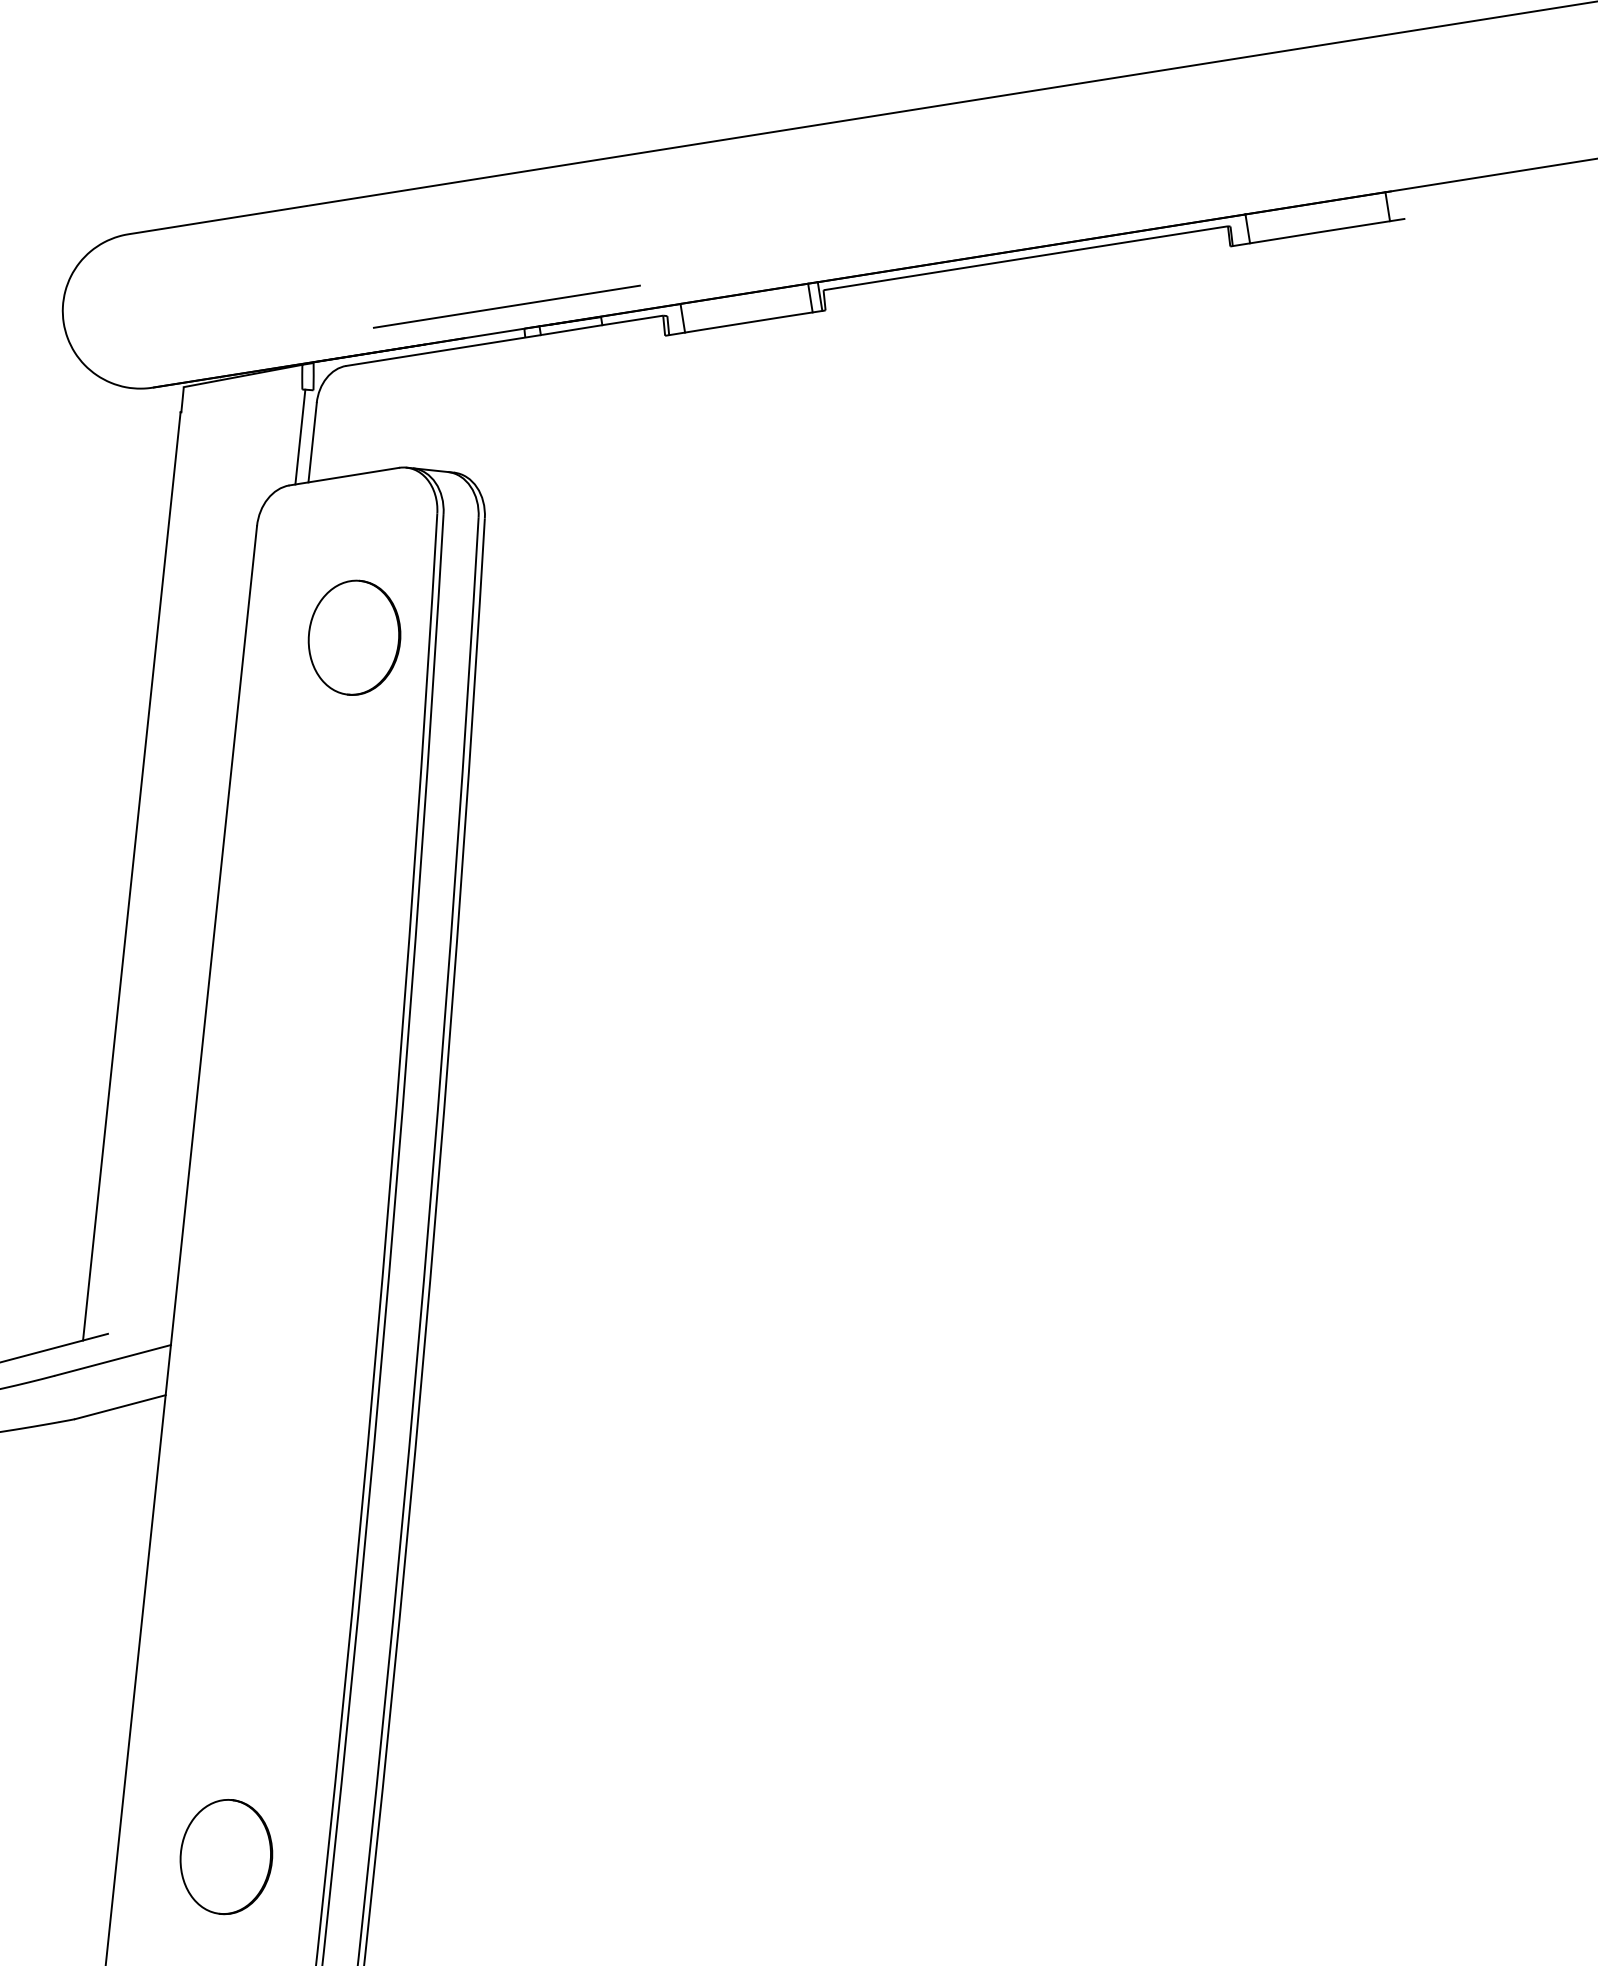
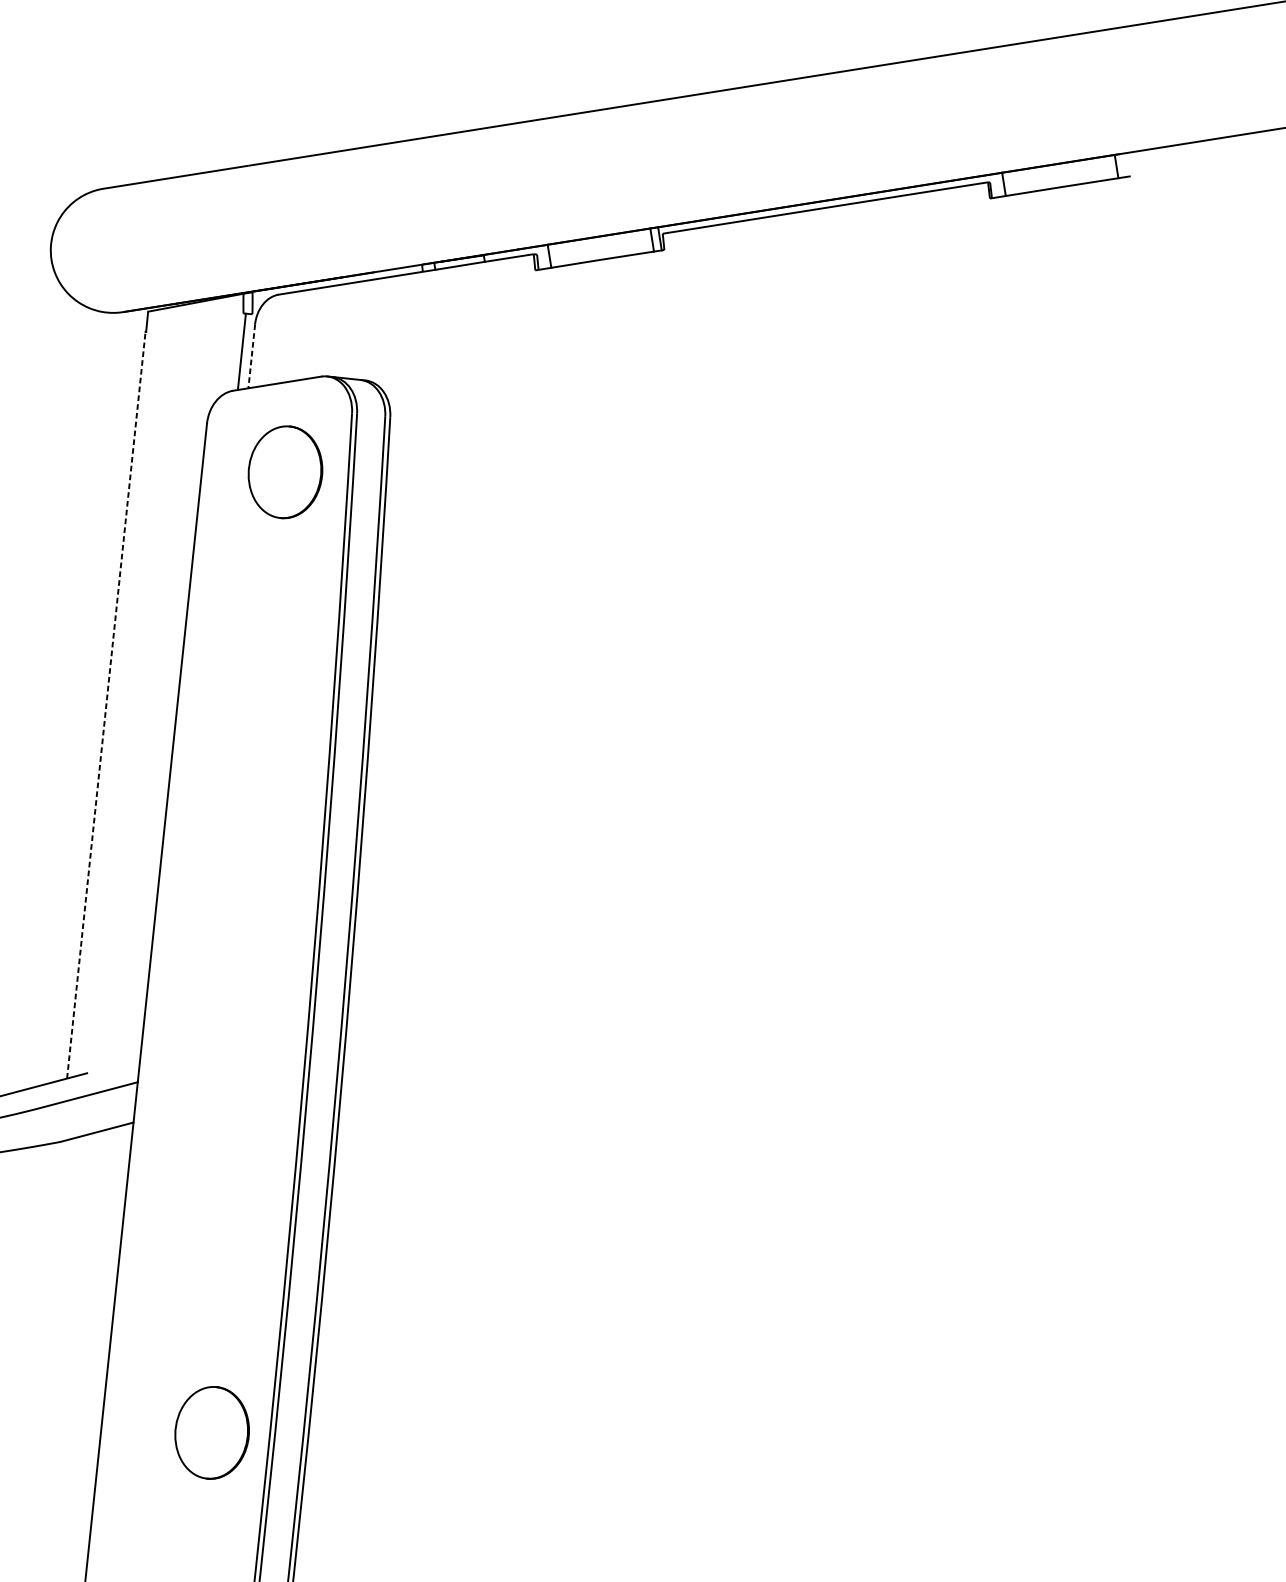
line: (506, 306) -> (407, 246), removed
line: (312, 442) -> (251, 356), solid -> dashed
part: (354, 637) -> (285, 472), moved
line: (131, 876) -> (106, 705), solid -> dashed
part: (226, 1857) -> (212, 1433), moved

